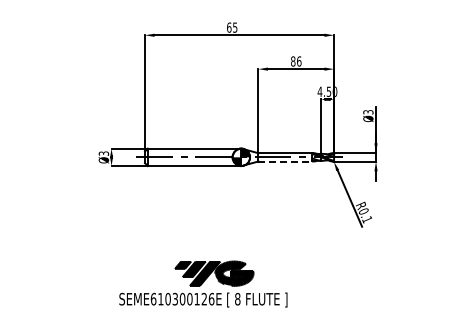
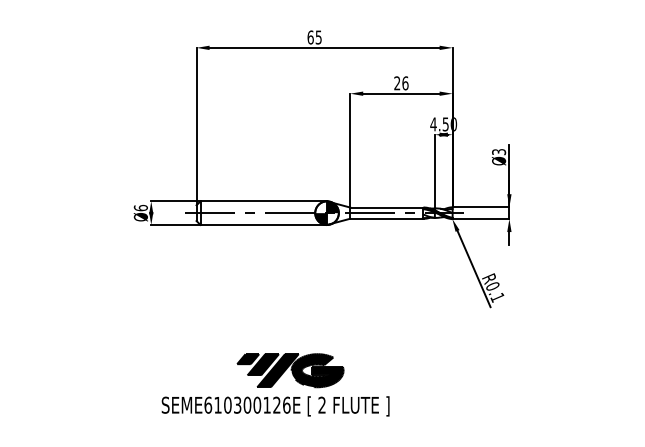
text: (293, 61) -> (397, 83), 86 -> 26
text: (103, 153) -> (140, 207), Ø3 -> Ø6
line: (286, 161) -> (388, 218), dashed -> solid
text: (237, 299) -> (321, 405), 8 -> 2

